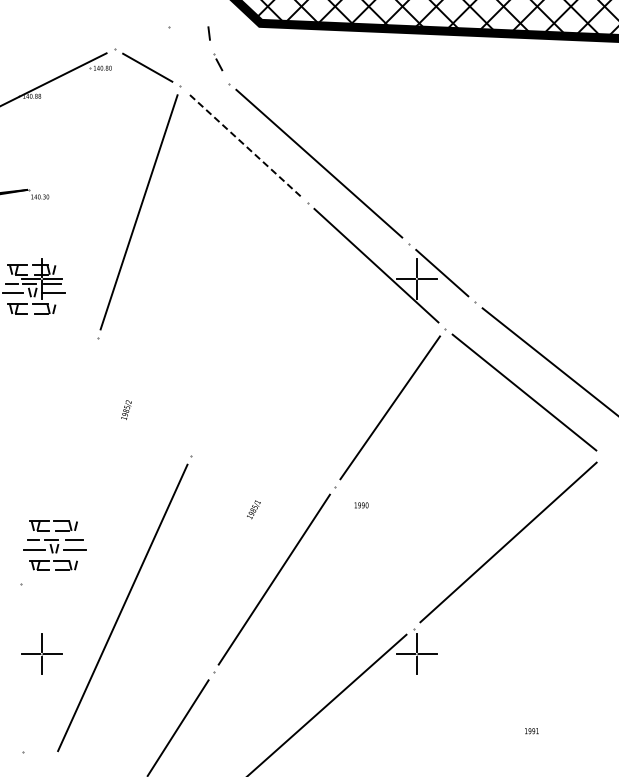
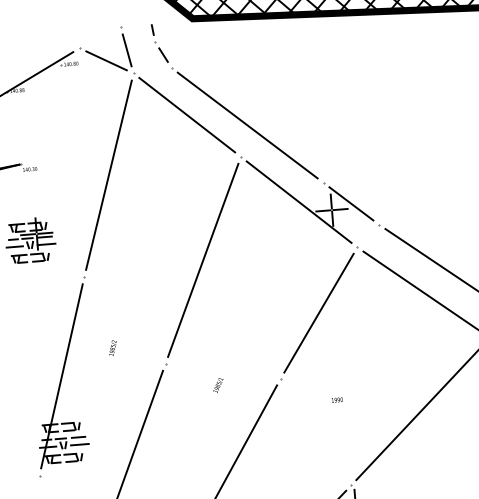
line: (174, 56) -> (126, 50), added
part: (217, 62) -> (161, 52), size x1.67
line: (244, 144) -> (187, 115), dashed -> solid
line: (249, 329) -> (203, 260), added
text: (126, 409) -> (112, 347), moved
line: (58, 461) -> (61, 376), added
text: (361, 505) -> (337, 400), moved
text: (253, 509) -> (218, 385), moved

